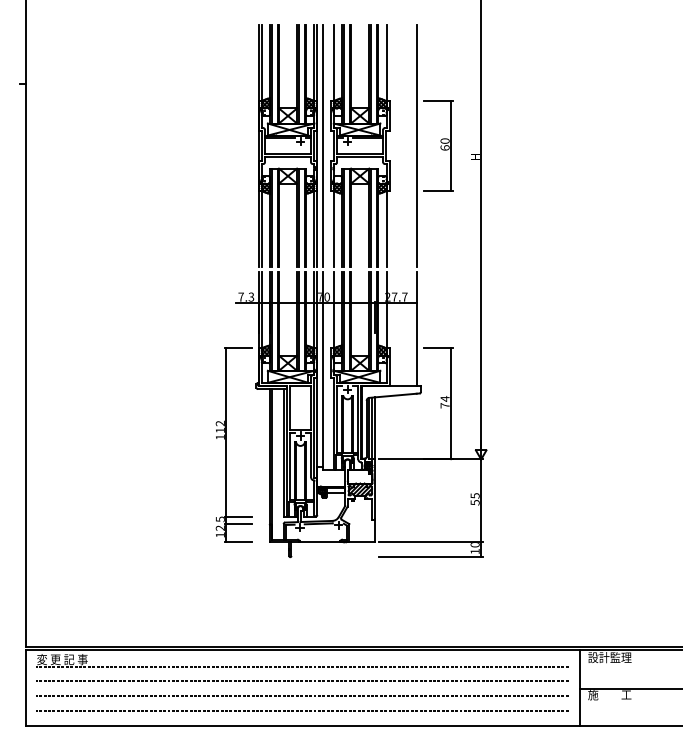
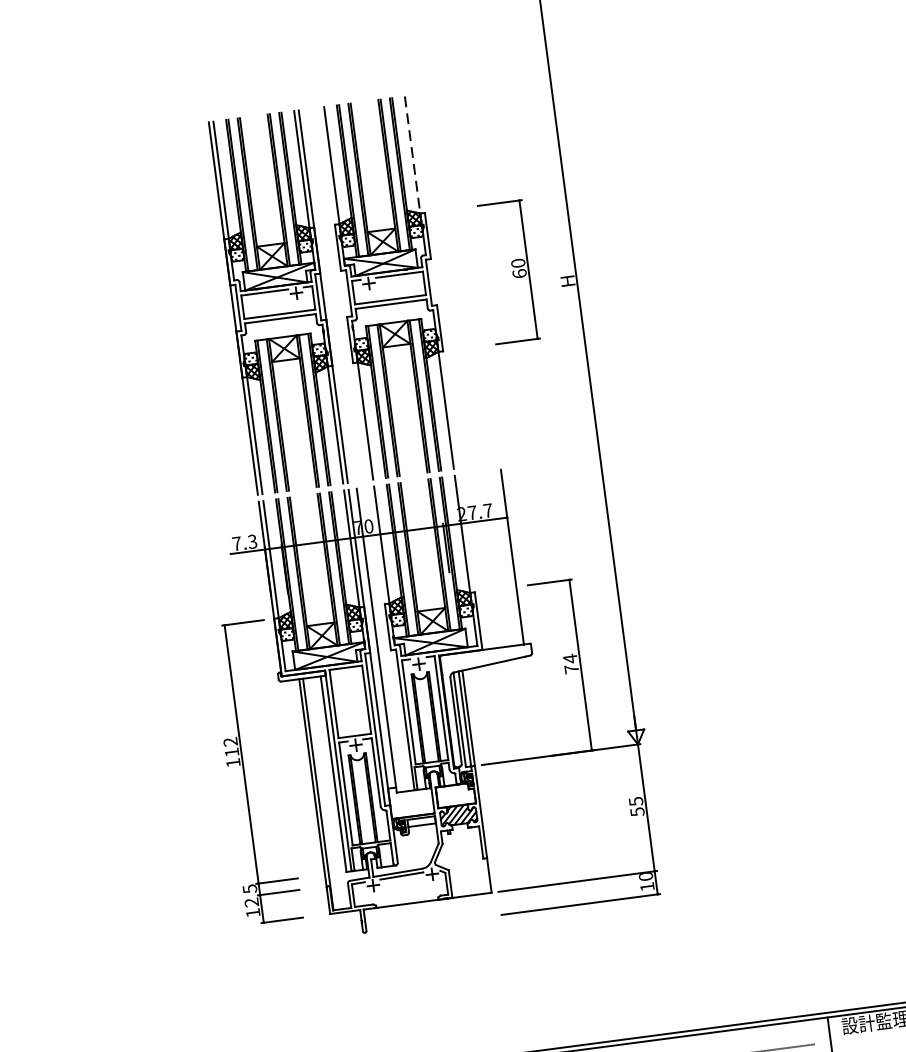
line: (386, 63) -> (412, 156), solid -> dashed
line: (322, 145) -> (331, 294), removed
line: (416, 145) -> (475, 275), removed

